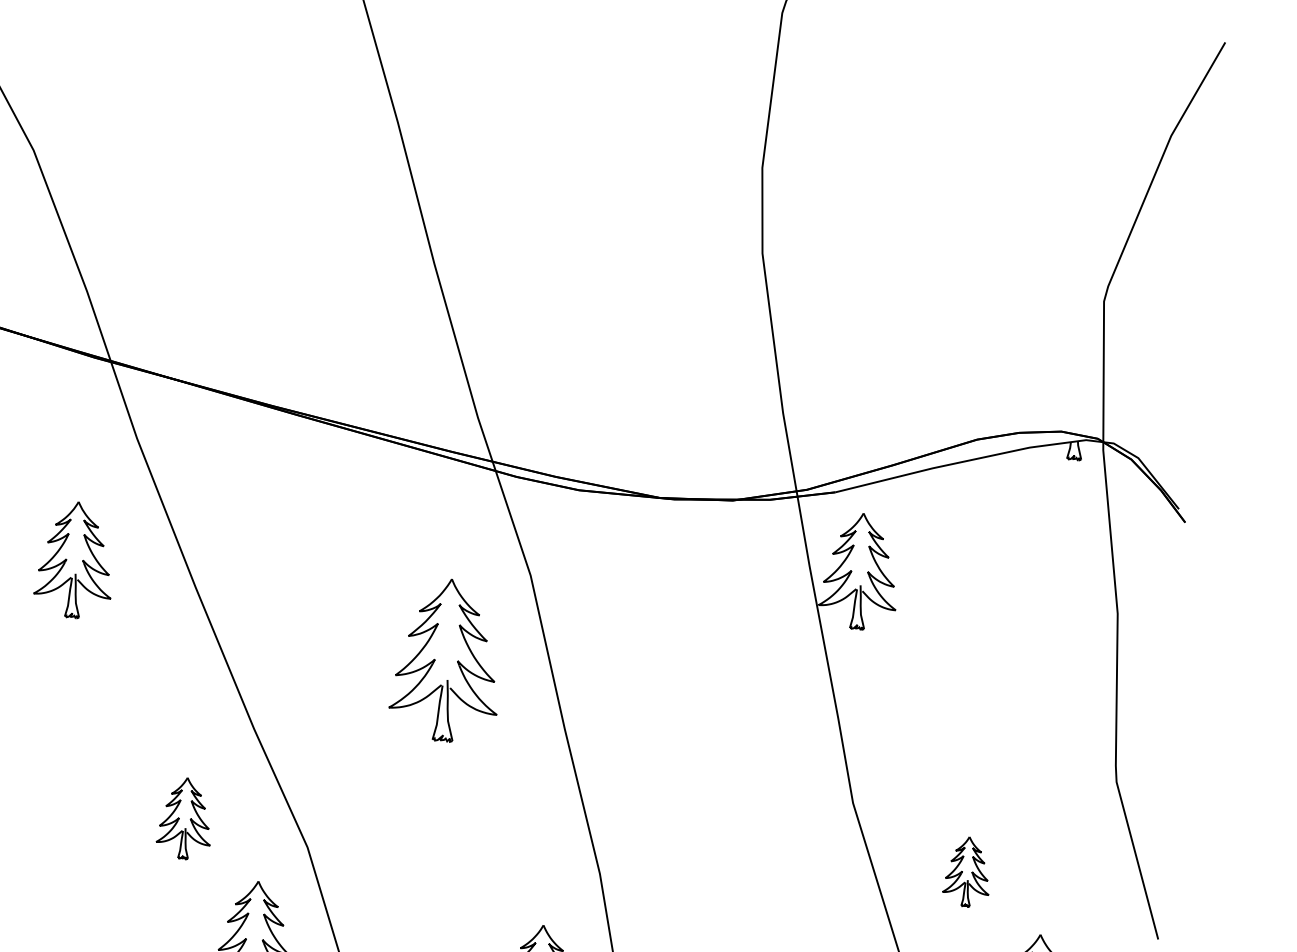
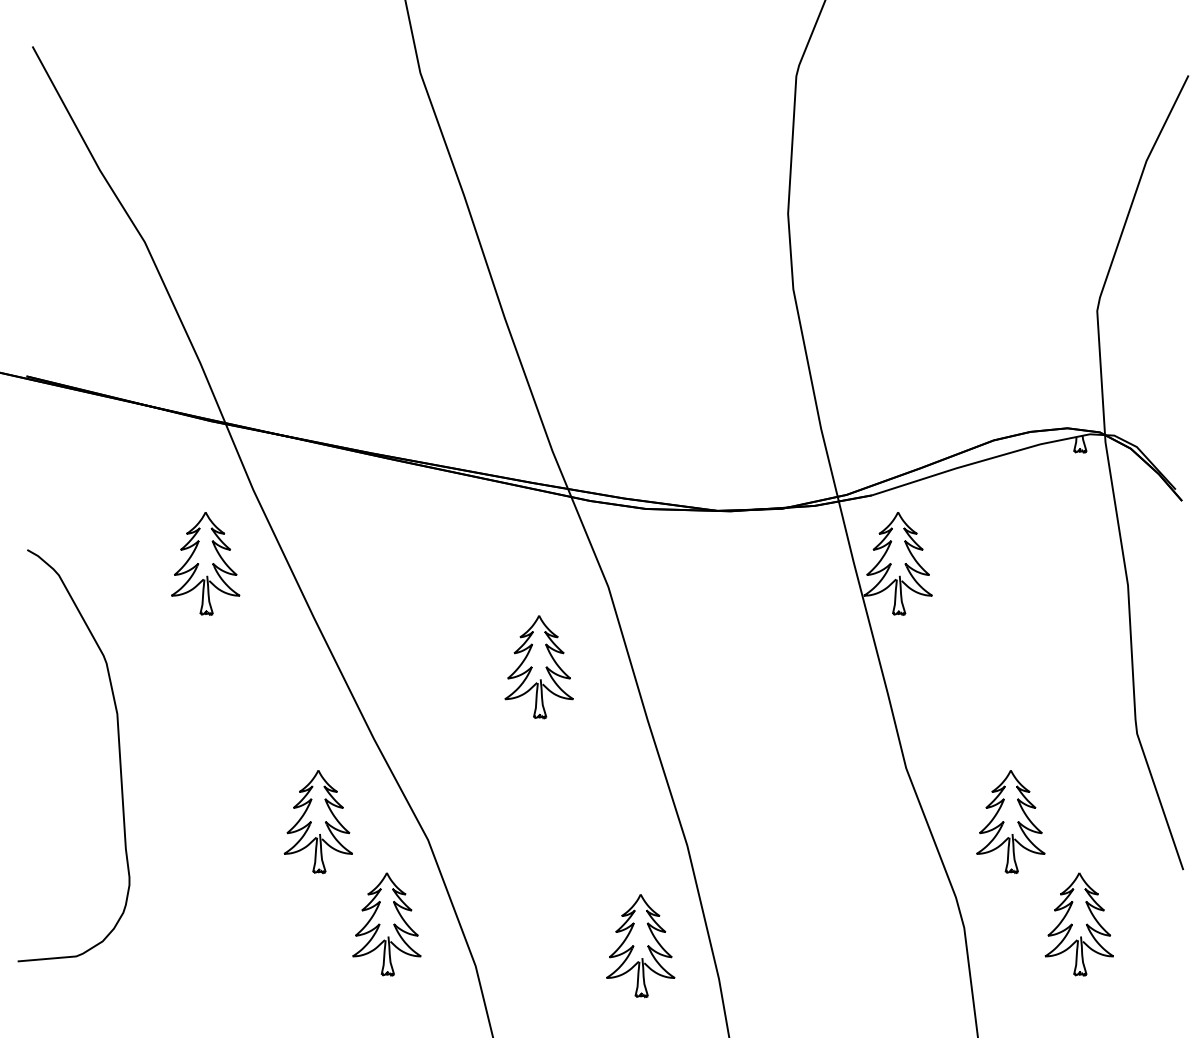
part: (74, 559) -> (205, 563), moved
part: (445, 661) -> (538, 667), size x0.71
part: (184, 817) -> (317, 821), size x1.43
part: (966, 871) -> (1010, 821), size x1.67

